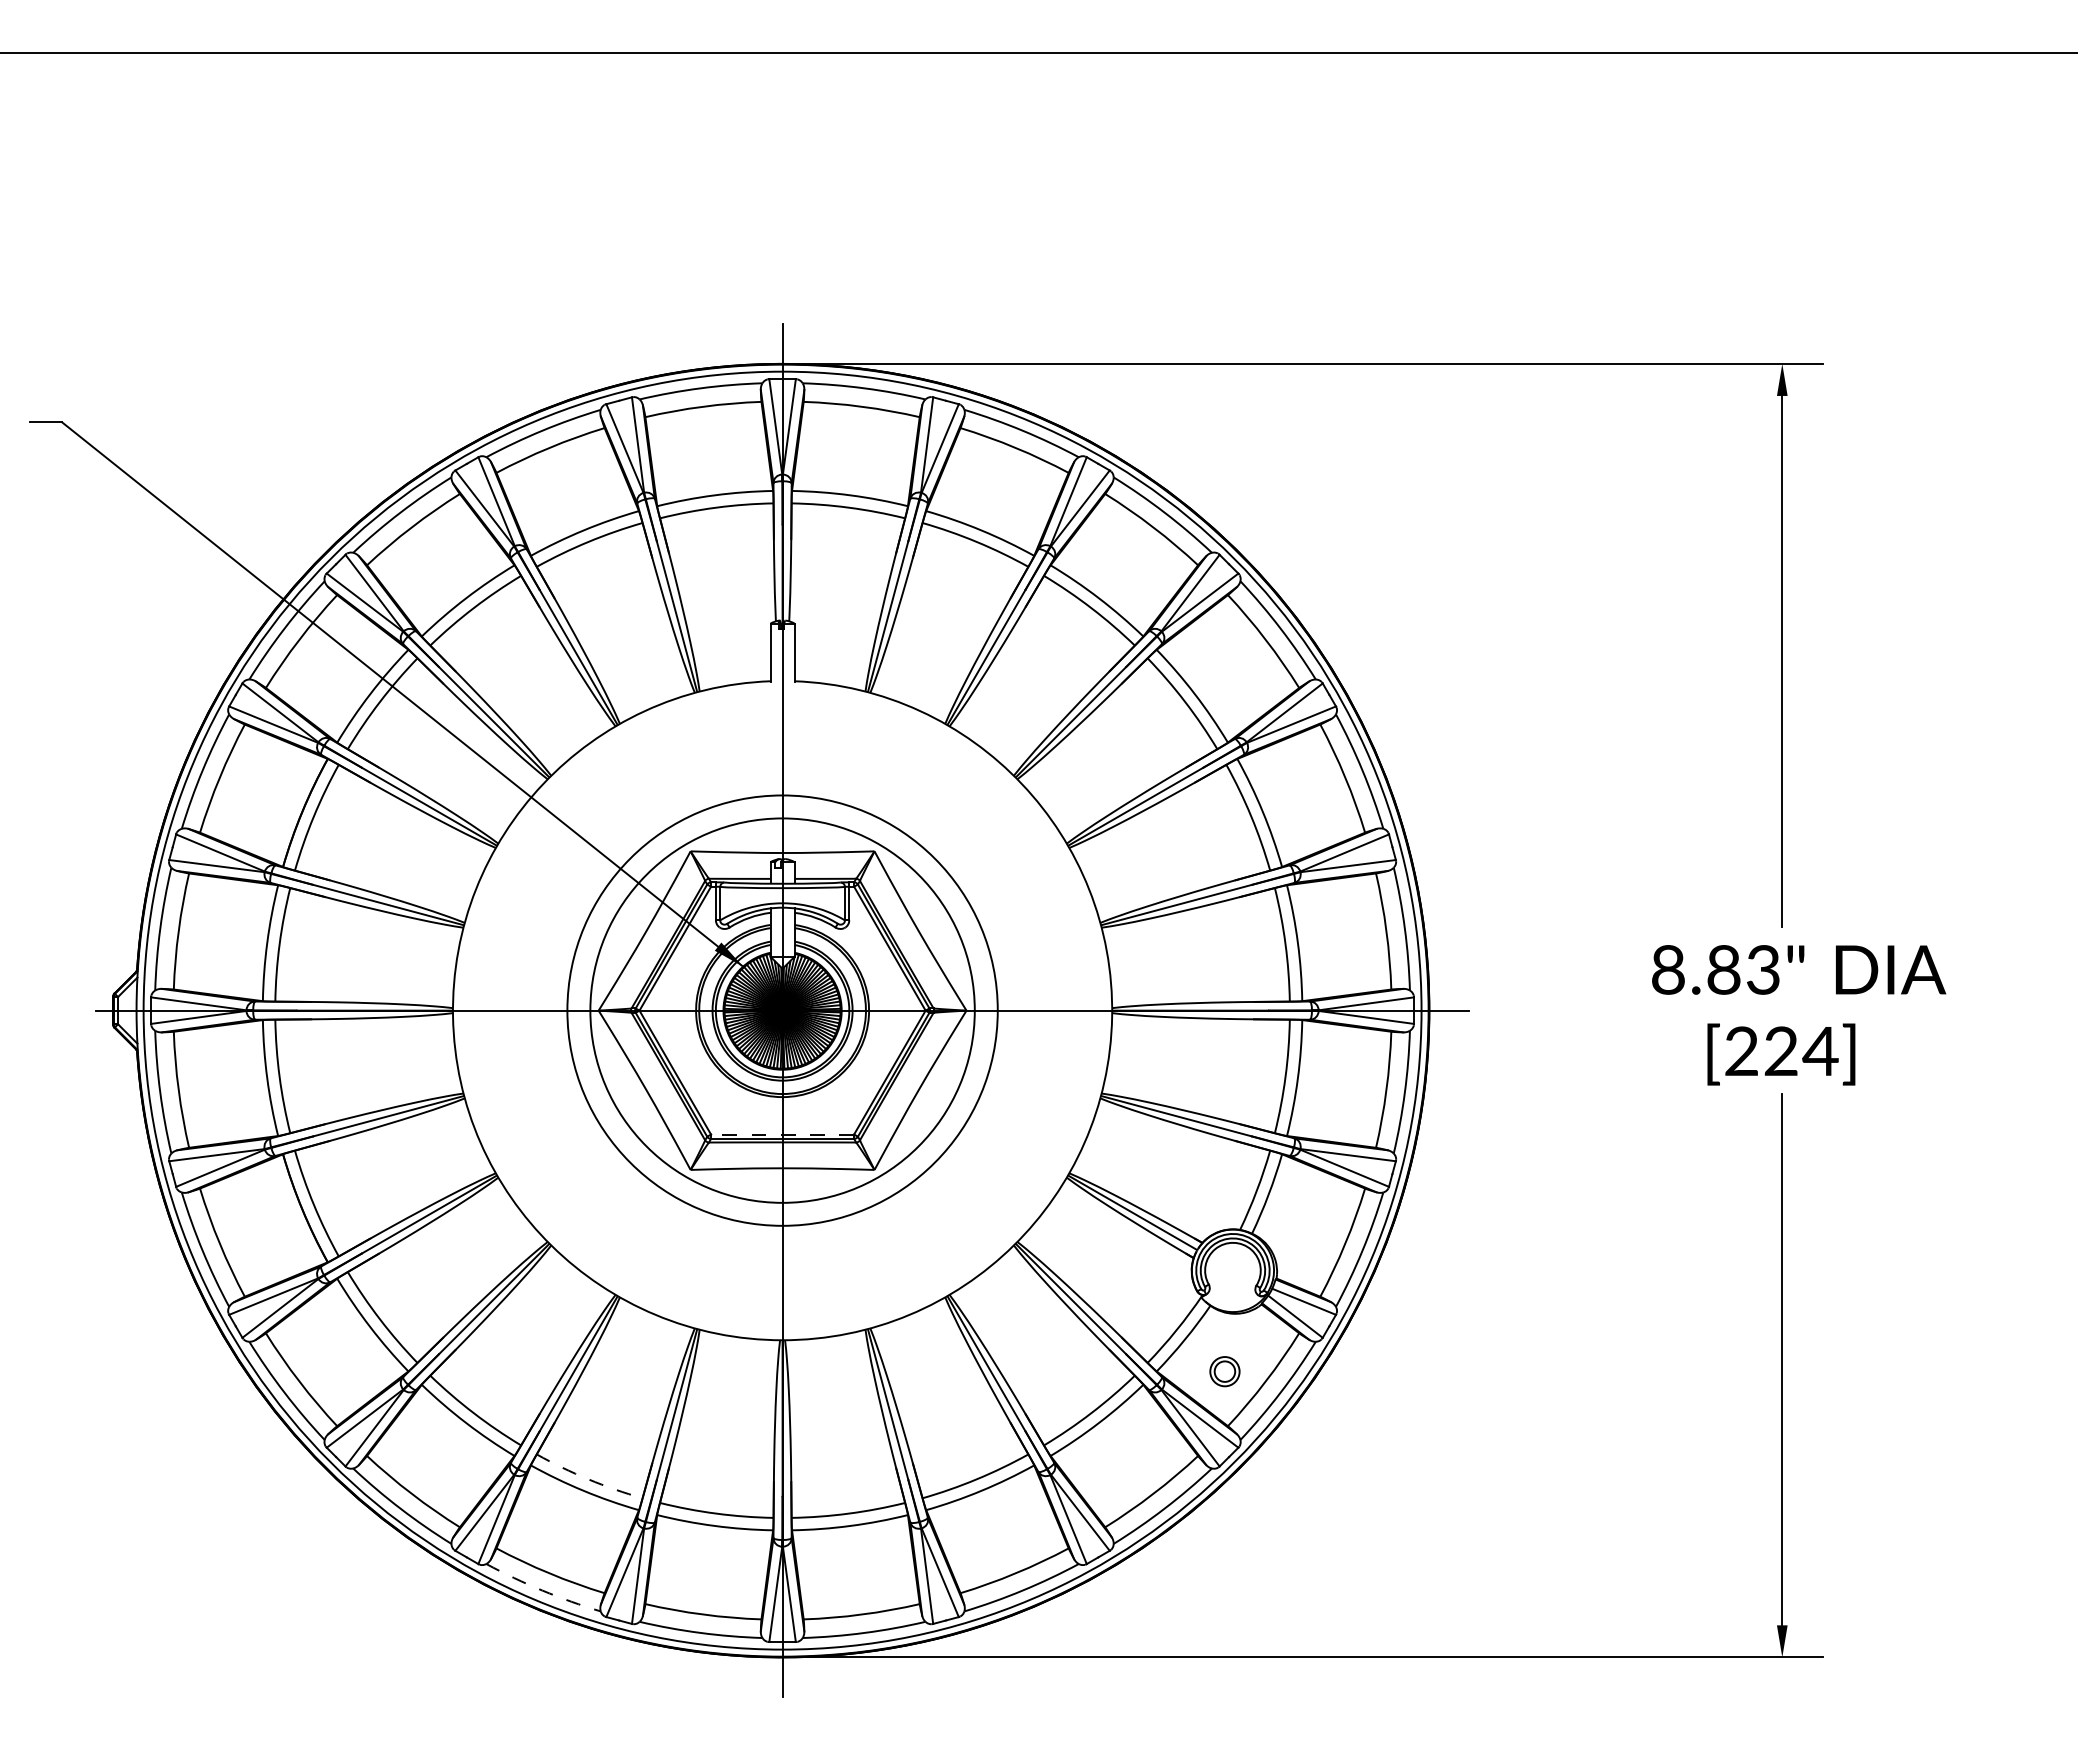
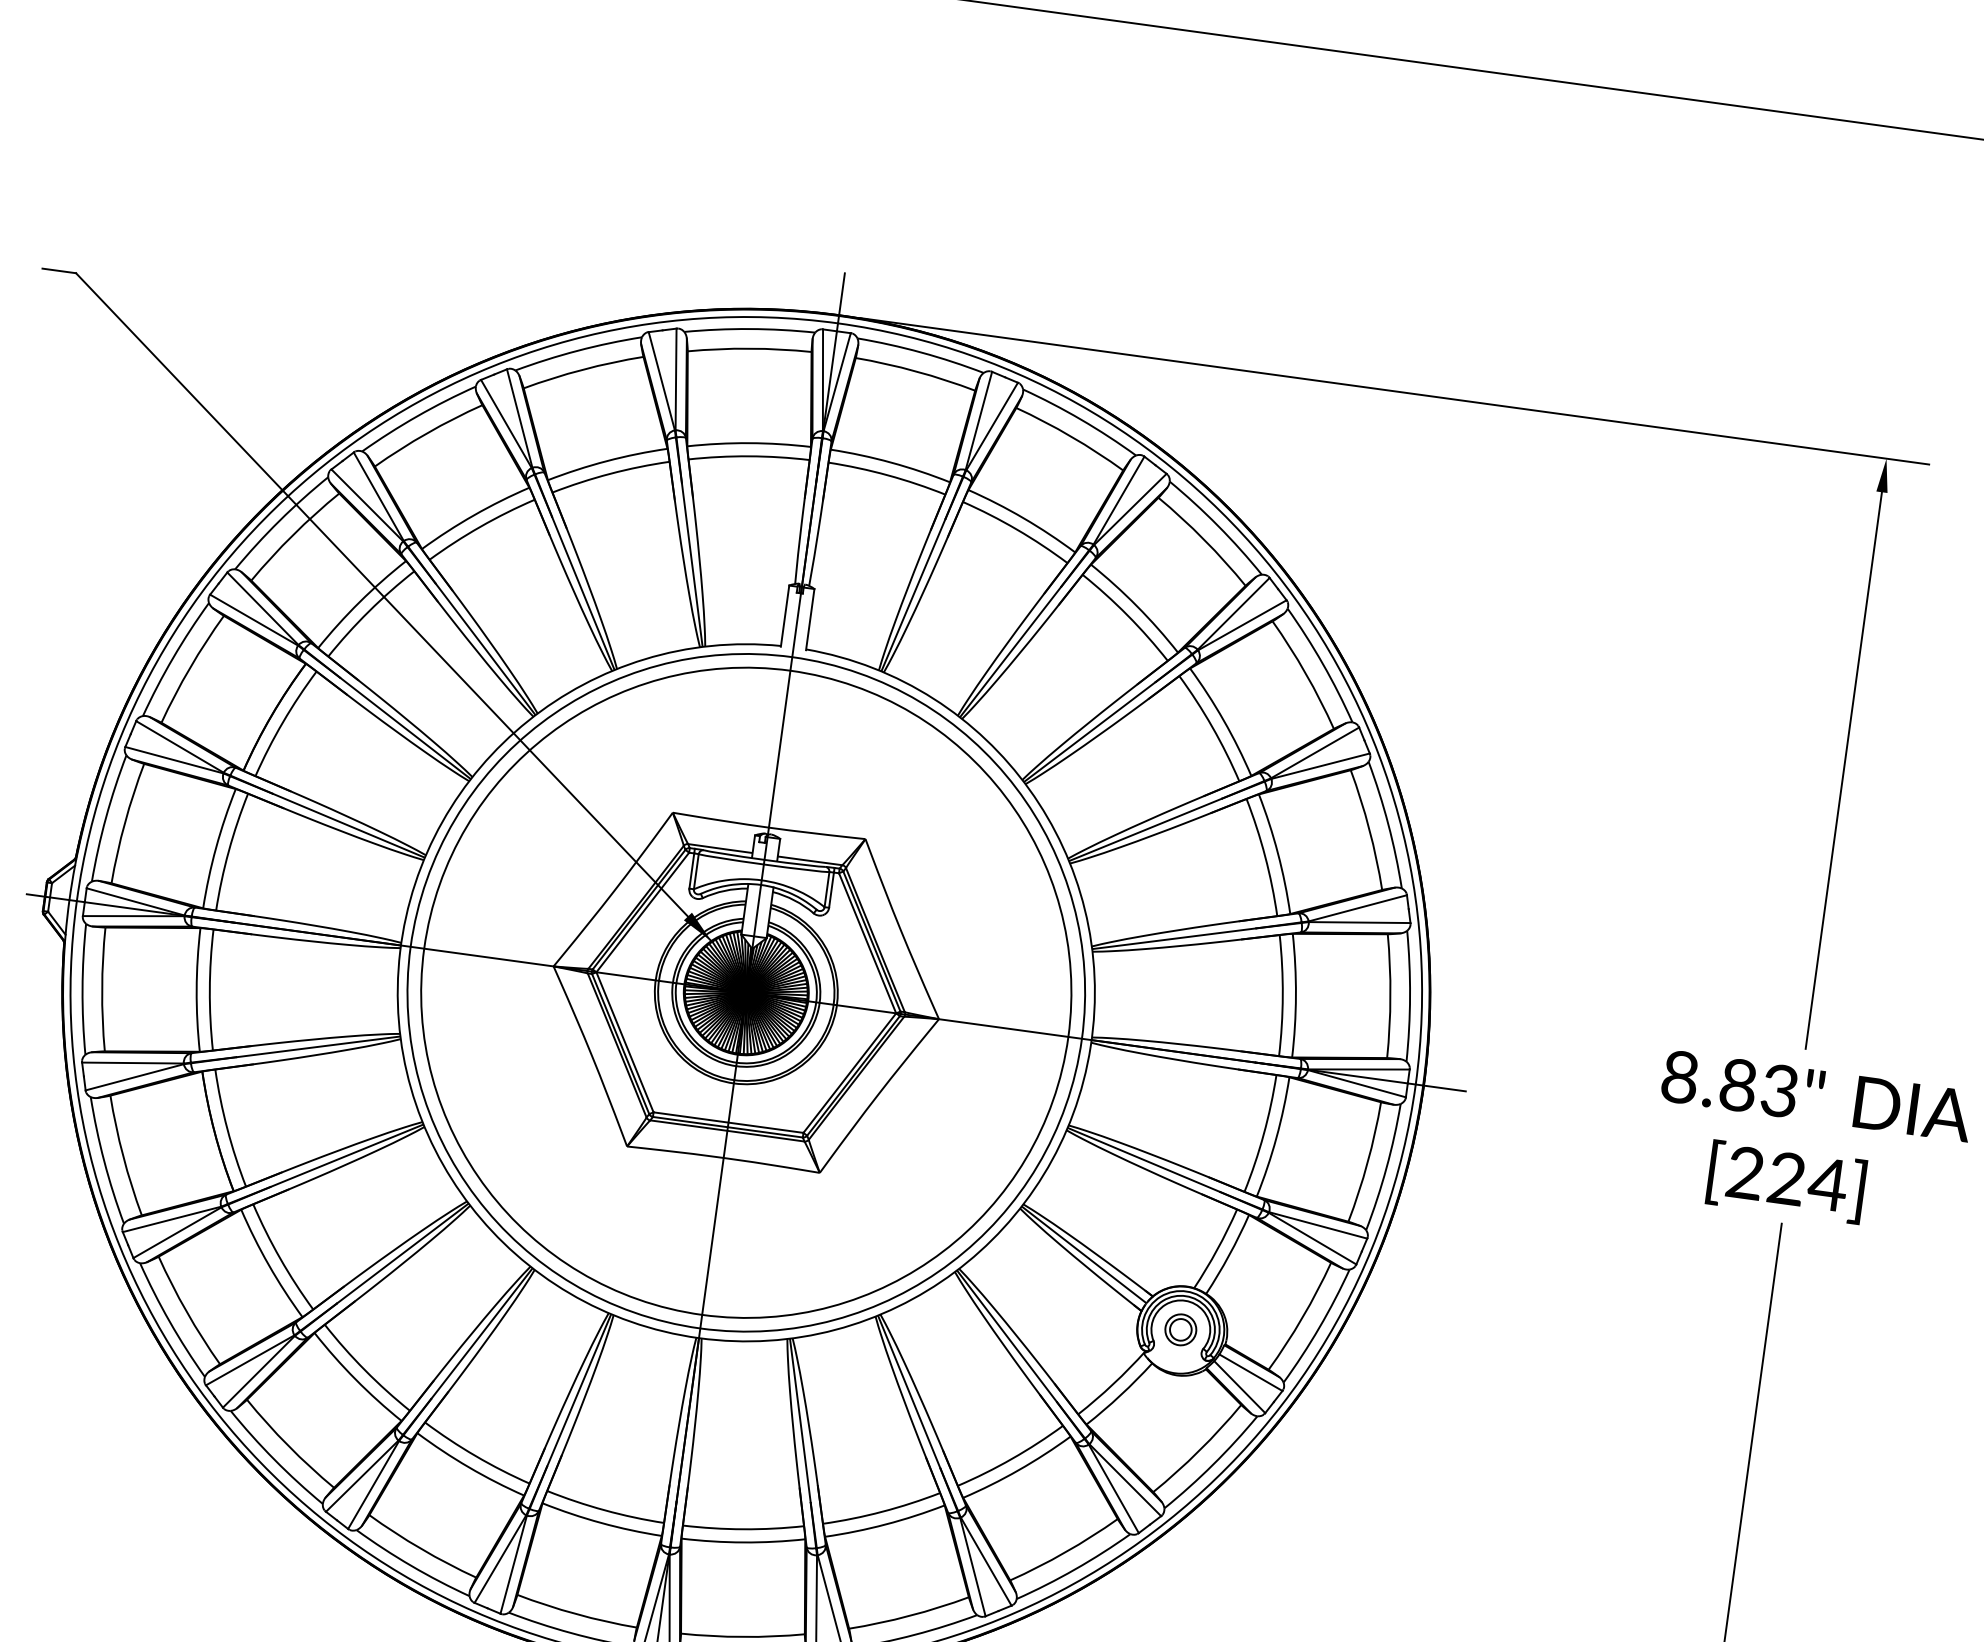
circle: (782, 1010) -> (746, 992), size x1.43
circle: (782, 1010) -> (746, 992), size x1.67
line: (782, 1134) -> (728, 1122), dashed -> solid
part: (1224, 1371) -> (1180, 1329), moved
arc: (588, 1479) -> (475, 1456), dashed -> solid
arc: (542, 1590) -> (411, 1565), dashed -> solid

